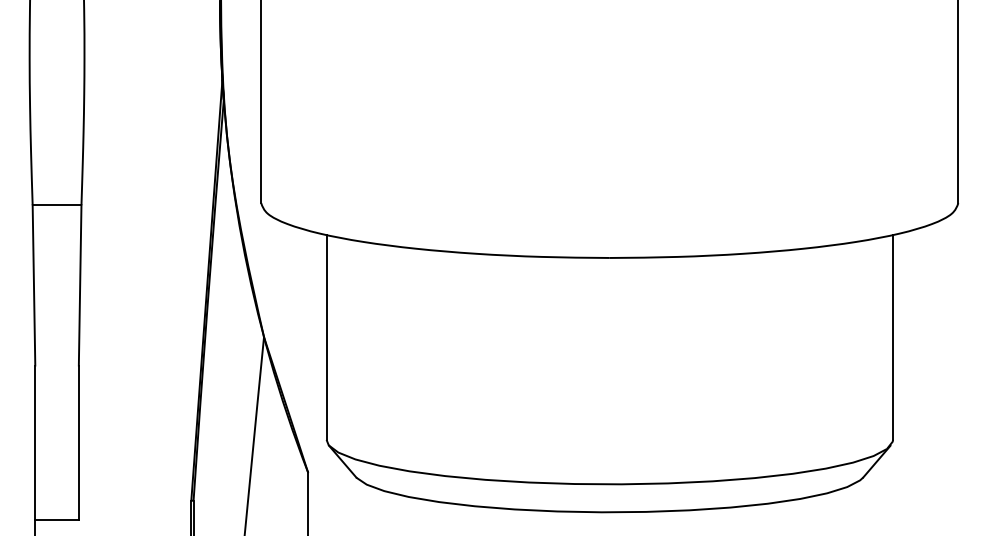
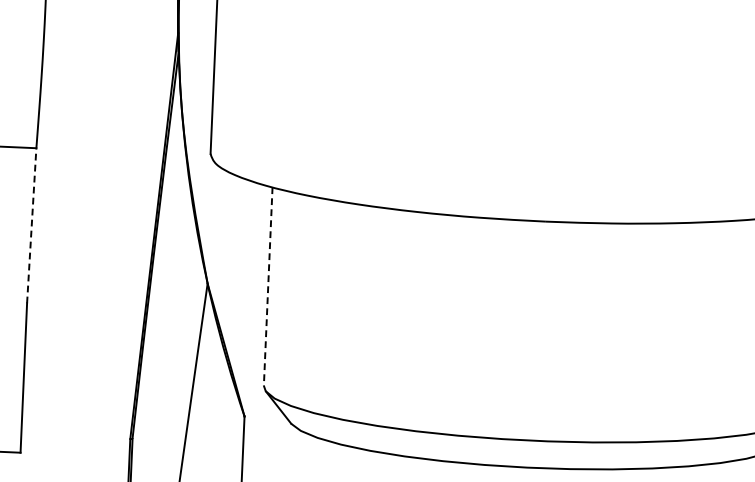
line: (80, 284) -> (32, 224), solid -> dashed
line: (326, 337) -> (268, 286), solid -> dashed

